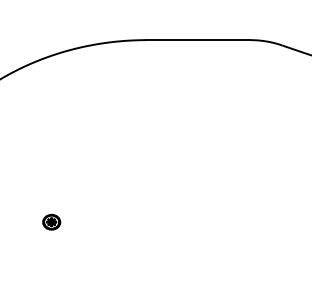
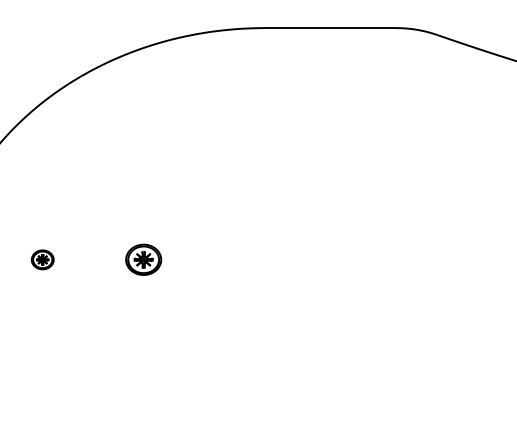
part: (51, 221) -> (143, 259), size x1.6

